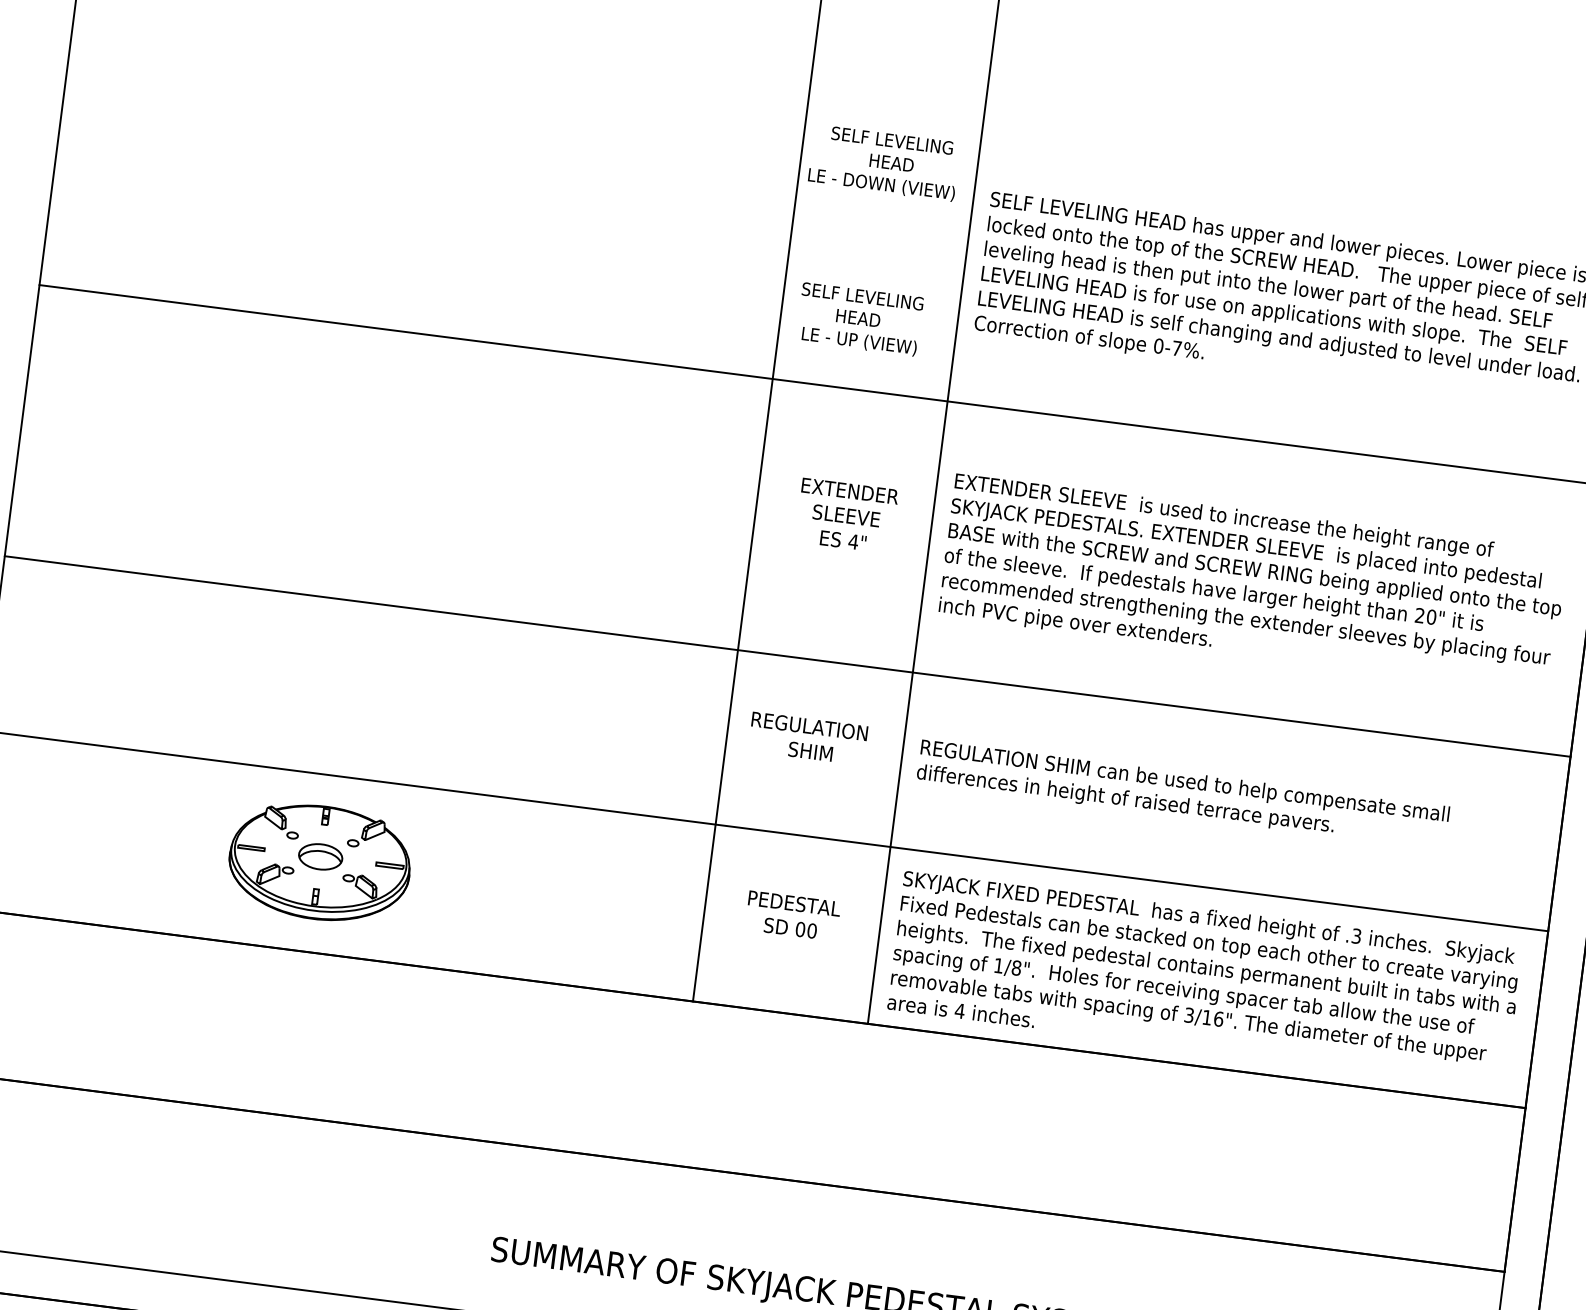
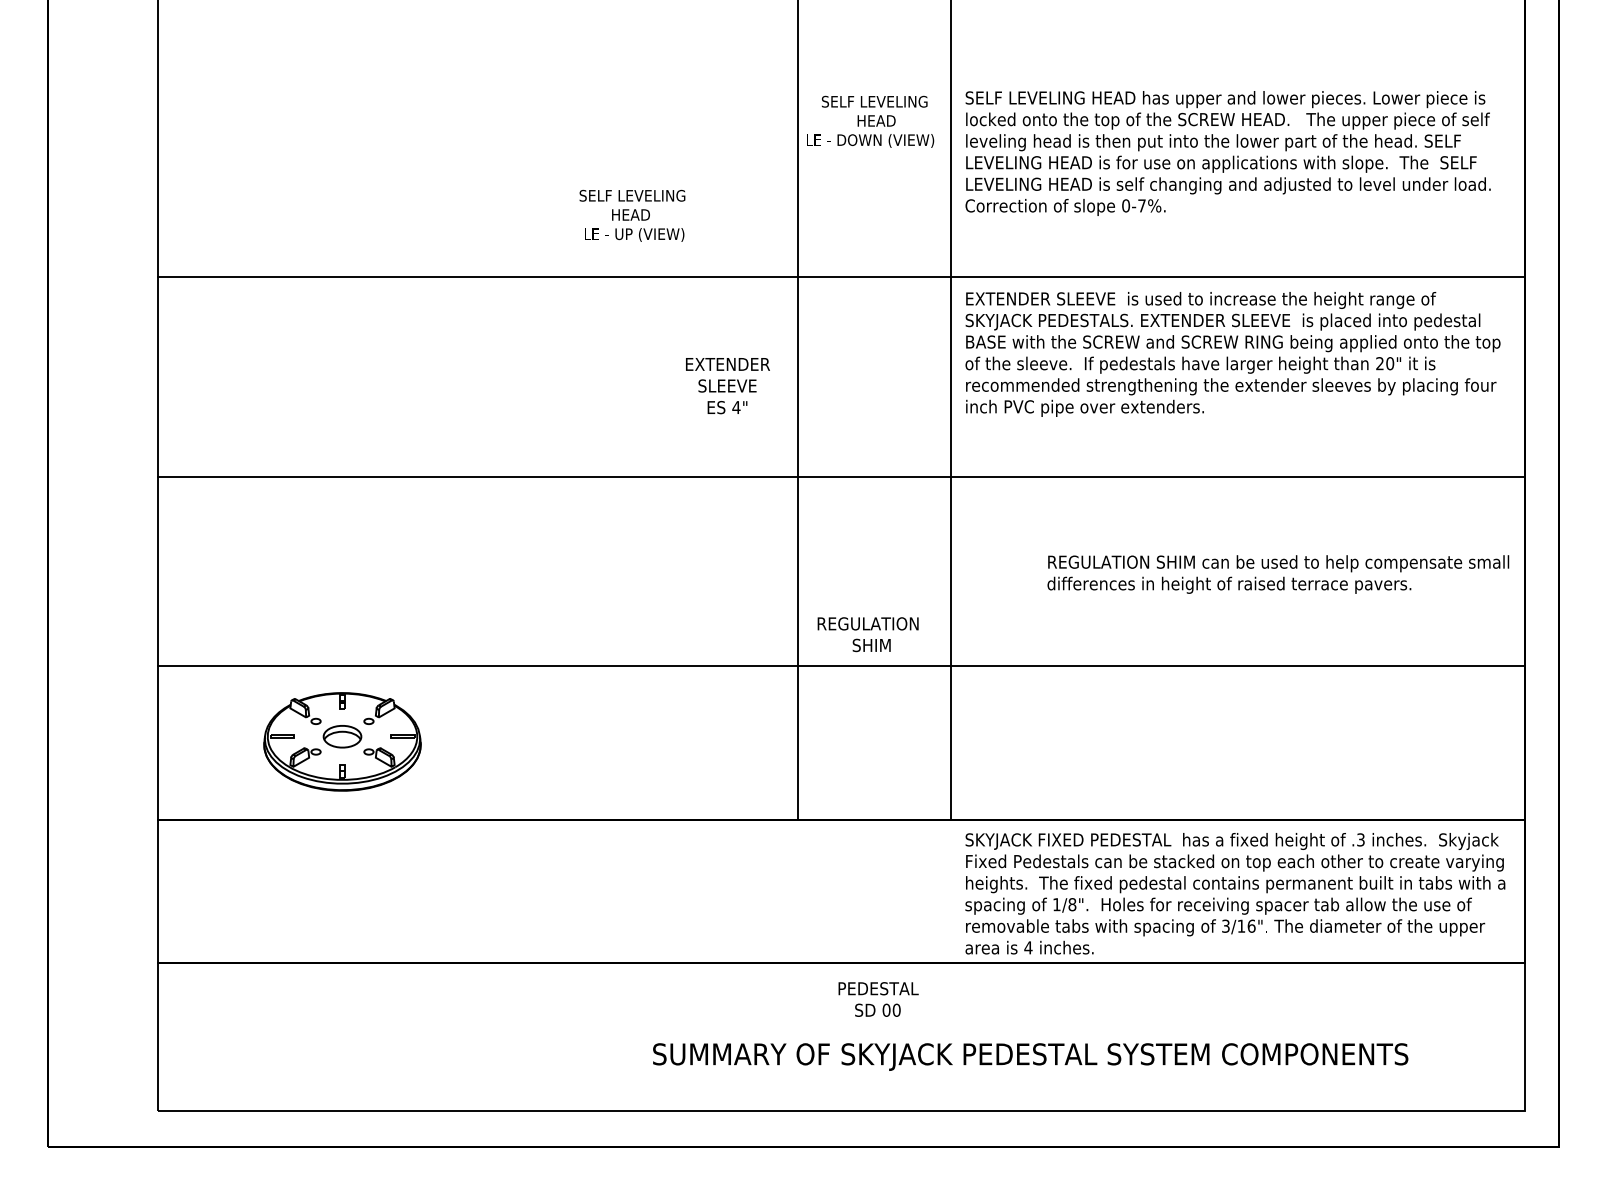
text: (884, 162) -> (870, 121), moved
text: (860, 319) -> (632, 215), moved
text: (846, 516) -> (727, 386), moved
text: (1252, 583) -> (1232, 354), moved
line: (787, 656) -> (841, 477), moved
text: (807, 738) -> (867, 634), moved
text: (1183, 794) -> (1278, 574), moved
part: (319, 862) -> (342, 741), moved
text: (792, 915) -> (878, 999), moved
text: (1205, 979) -> (1235, 893), moved

